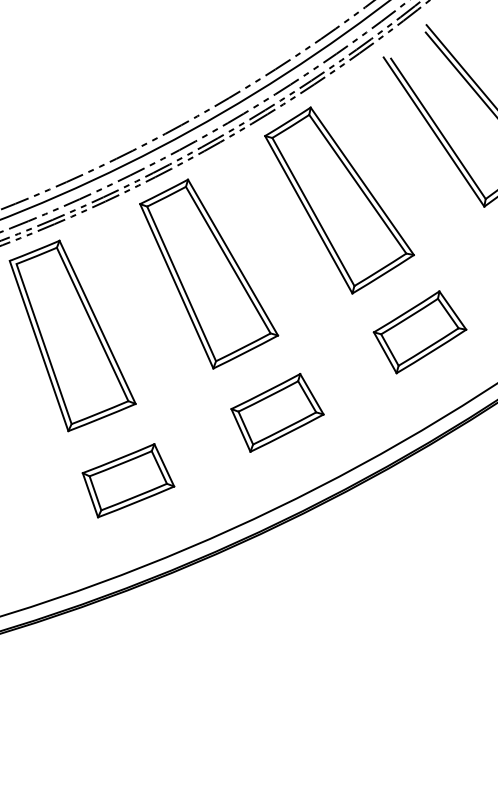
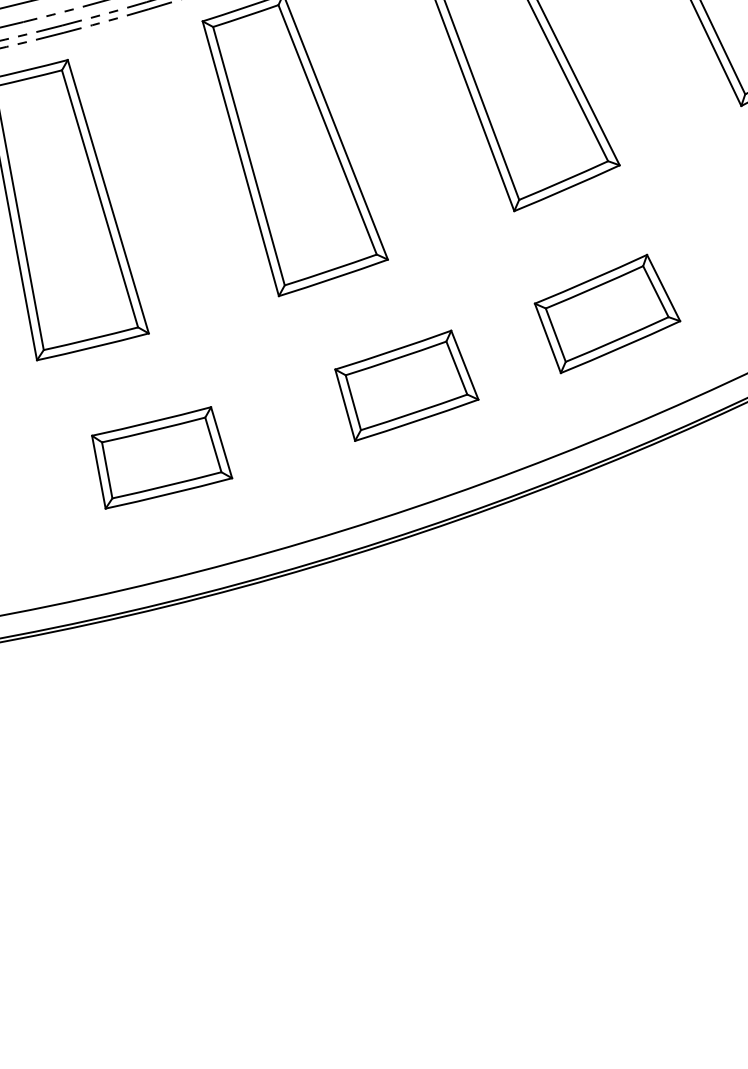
part: (419, 332) -> (606, 314), moved
part: (277, 412) -> (406, 385), moved
part: (128, 480) -> (161, 458), moved

